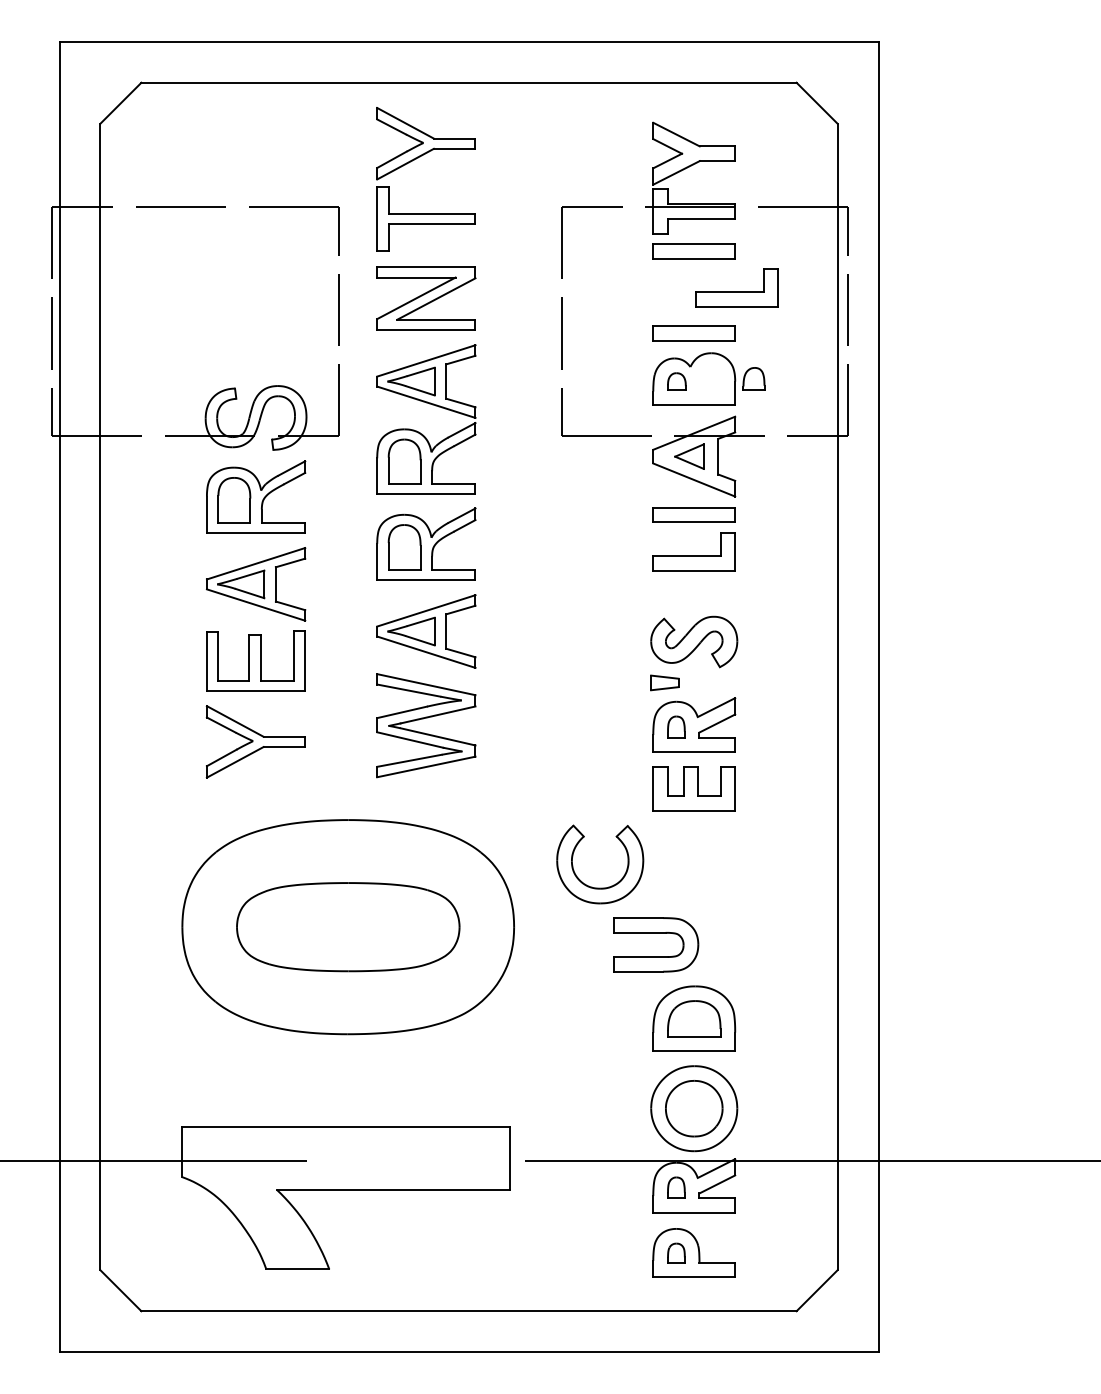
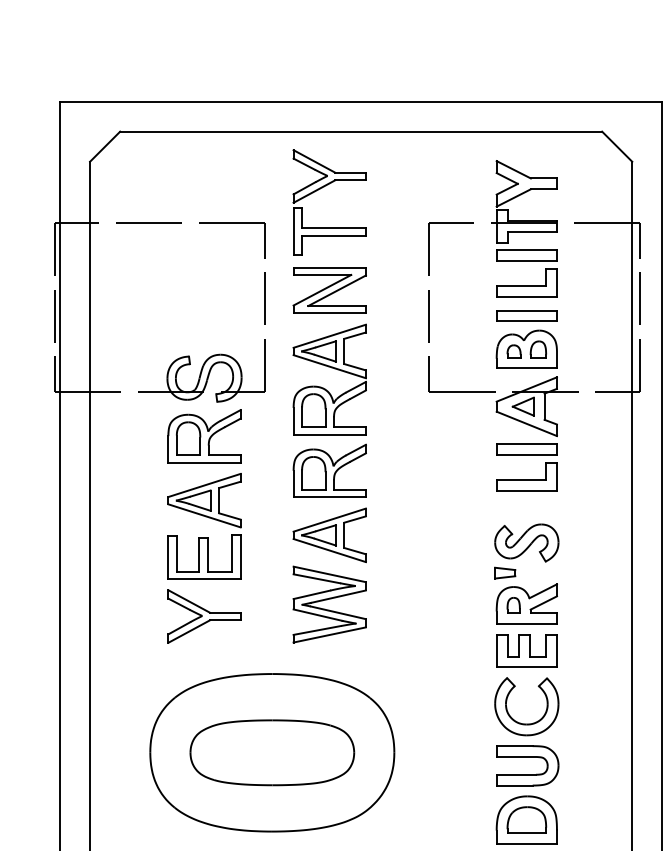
part: (736, 287) -> (526, 282), moved
part: (753, 378) -> (538, 349), moved
part: (600, 887) -> (527, 723), moved
part: (656, 933) -> (527, 757), moved

